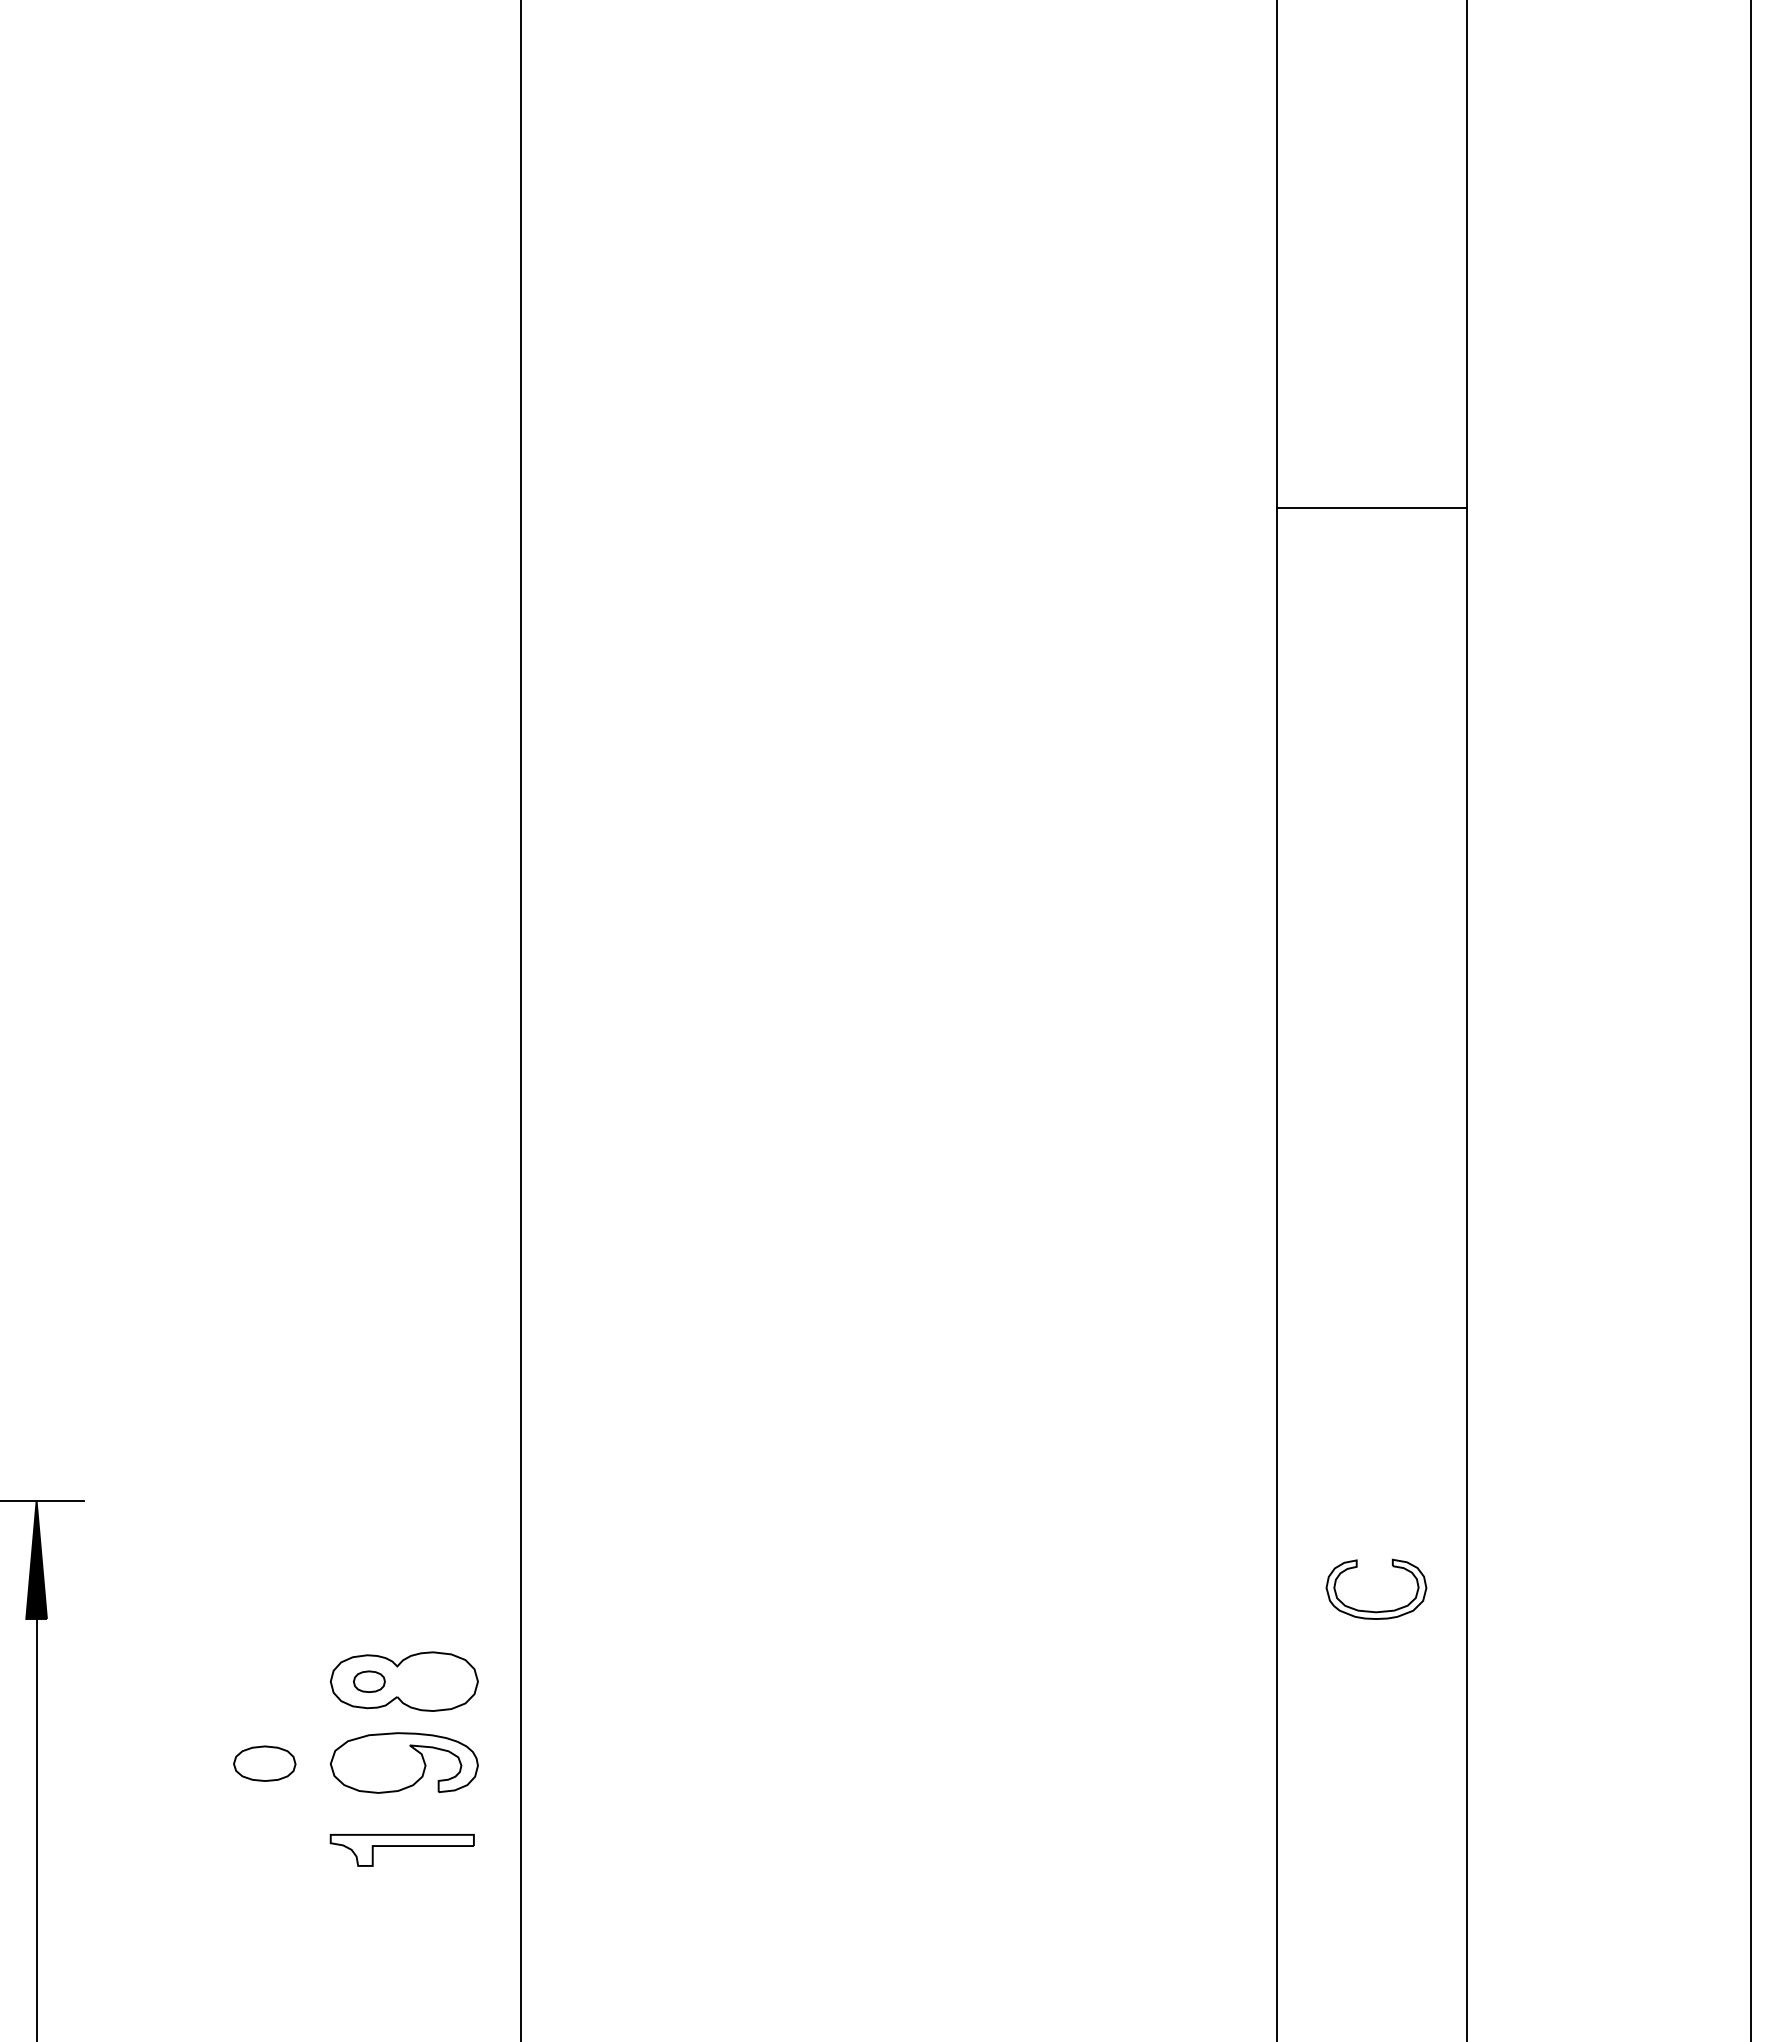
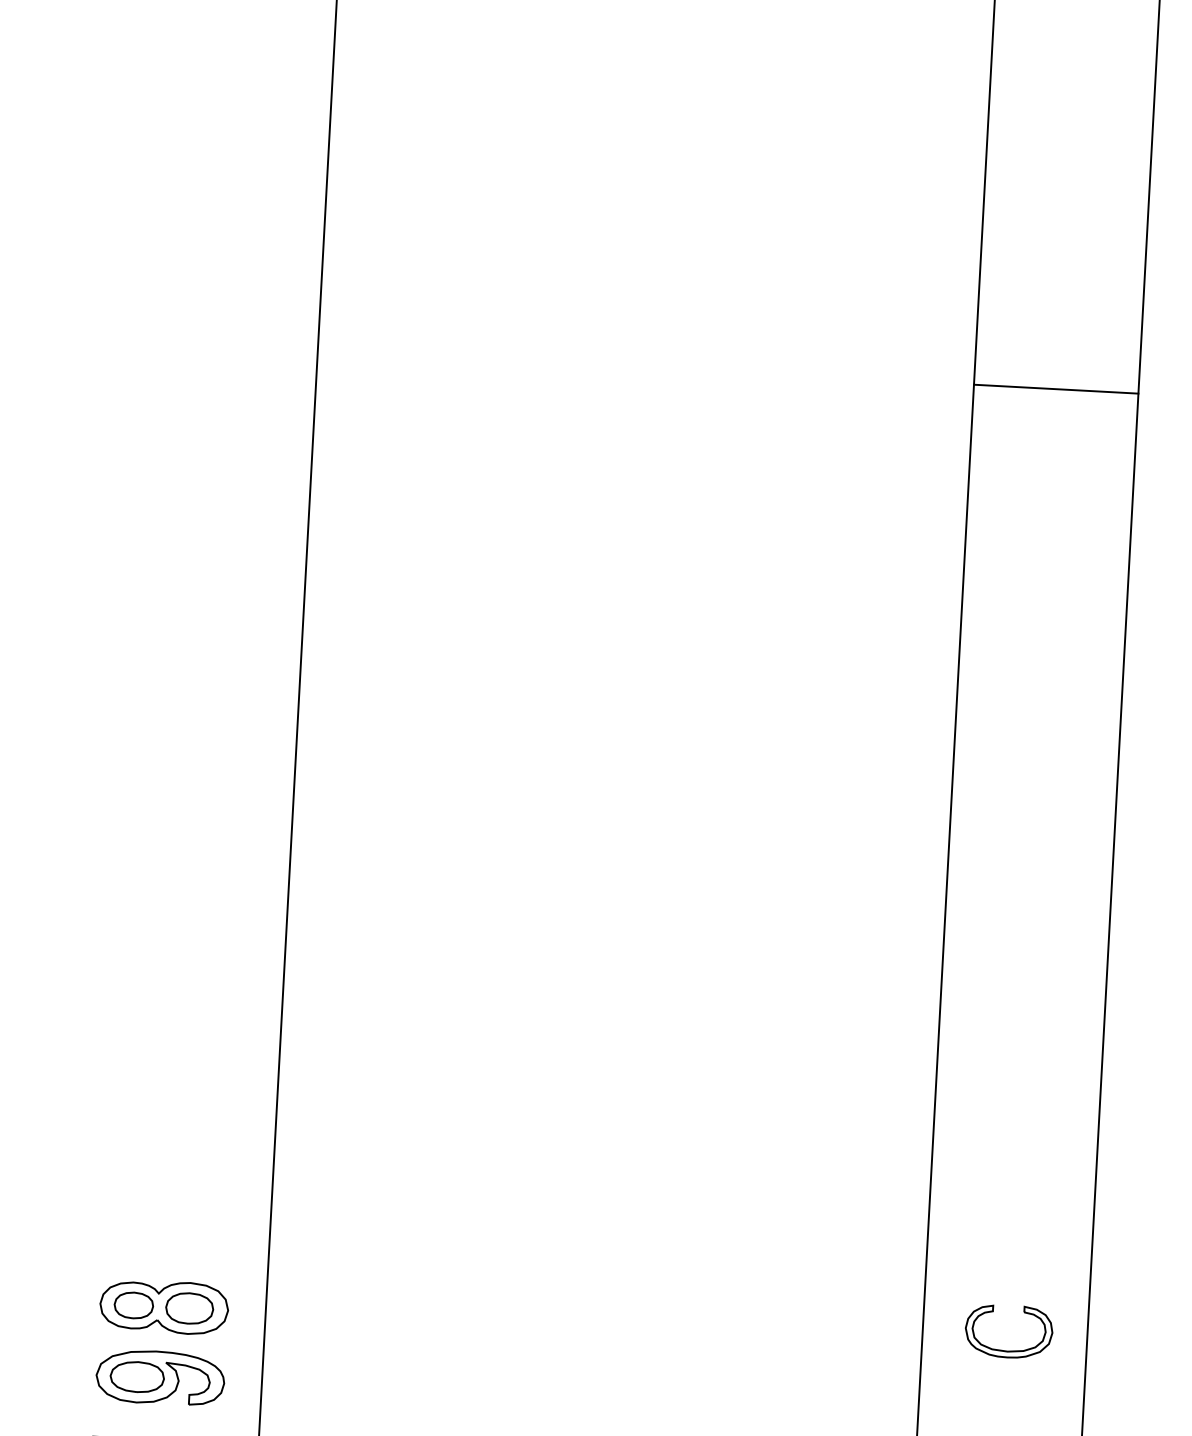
line: (1371, 508) -> (1055, 389), moved
part: (1381, 1610) -> (1012, 1350), moved
part: (369, 1681) -> (134, 1305), size x1.43
part: (433, 1681) -> (189, 1308), added
part: (264, 1763) -> (137, 1376), moved

